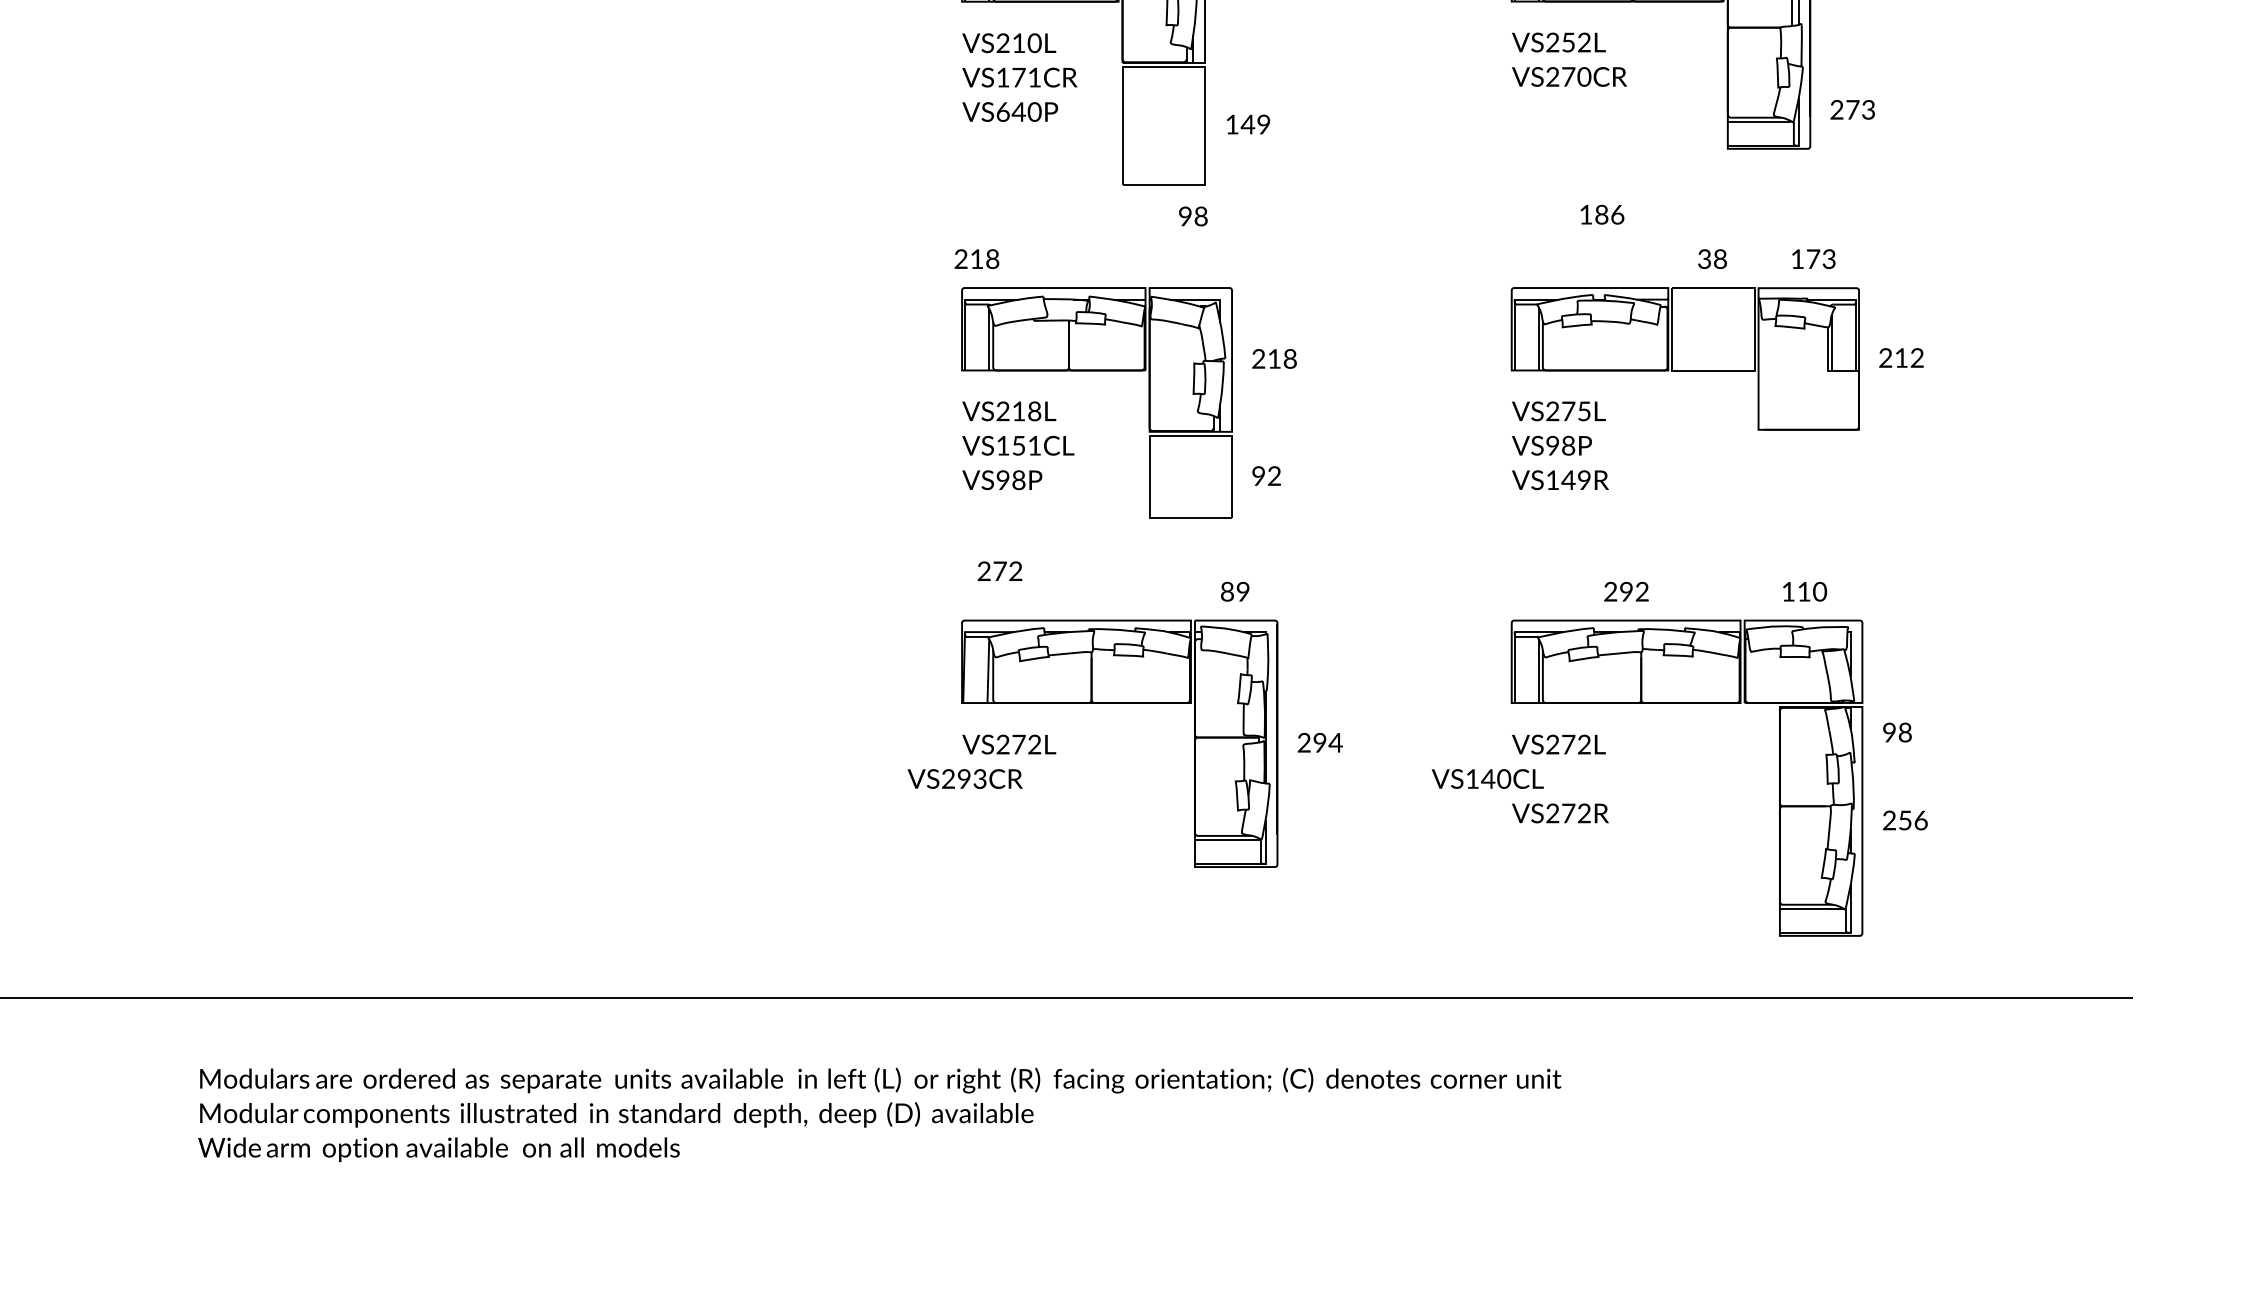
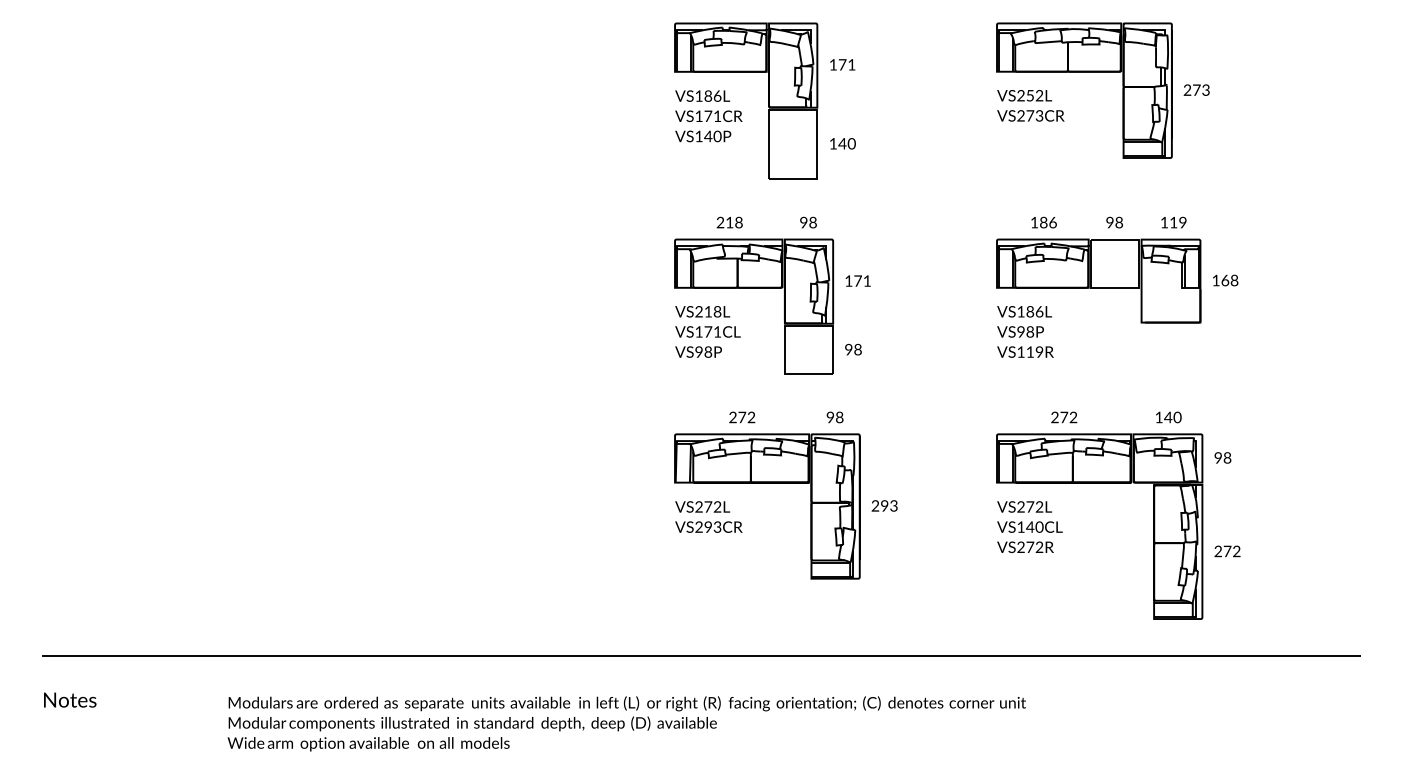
text: (1019, 42) -> (708, 95), VS210L -> VS186L
text: (1584, 76) -> (1039, 115), VS270CR -> VS273CR
text: (1852, 108) -> (1196, 89), moved
text: (1002, 112) -> (698, 136), VS640P -> VS140P
text: (1263, 125) -> (851, 144), 149 -> 140
text: (1601, 214) -> (1043, 222), moved
text: (1193, 216) -> (808, 222), moved
text: (976, 258) -> (729, 222), moved
text: (1703, 258) -> (1109, 222), 38 -> 98
text: (1821, 258) -> (1178, 222), 173 -> 119
text: (1275, 357) -> (858, 280), 218 -> 171
text: (1901, 357) -> (1225, 280), 212 -> 168
text: (1568, 410) -> (1030, 311), VS275L -> VS186L
text: (1019, 445) -> (708, 331), VS151CL -> VS171CL
text: (1273, 477) -> (857, 350), 92 -> 98
text: (1568, 479) -> (1030, 351), VS149R -> VS119R
text: (1000, 571) -> (742, 417), moved
text: (1626, 590) -> (1064, 416), 292 -> 272
text: (1804, 591) -> (1168, 417), 110 -> 140
text: (1234, 593) -> (834, 418), 89 -> 98
text: (1896, 731) -> (1222, 457), moved
text: (1335, 742) -> (893, 505), 294 -> 293
text: (964, 777) -> (708, 526), moved
text: (1486, 777) -> (1029, 526), moved
text: (1912, 820) -> (1231, 551), 256 -> 272

